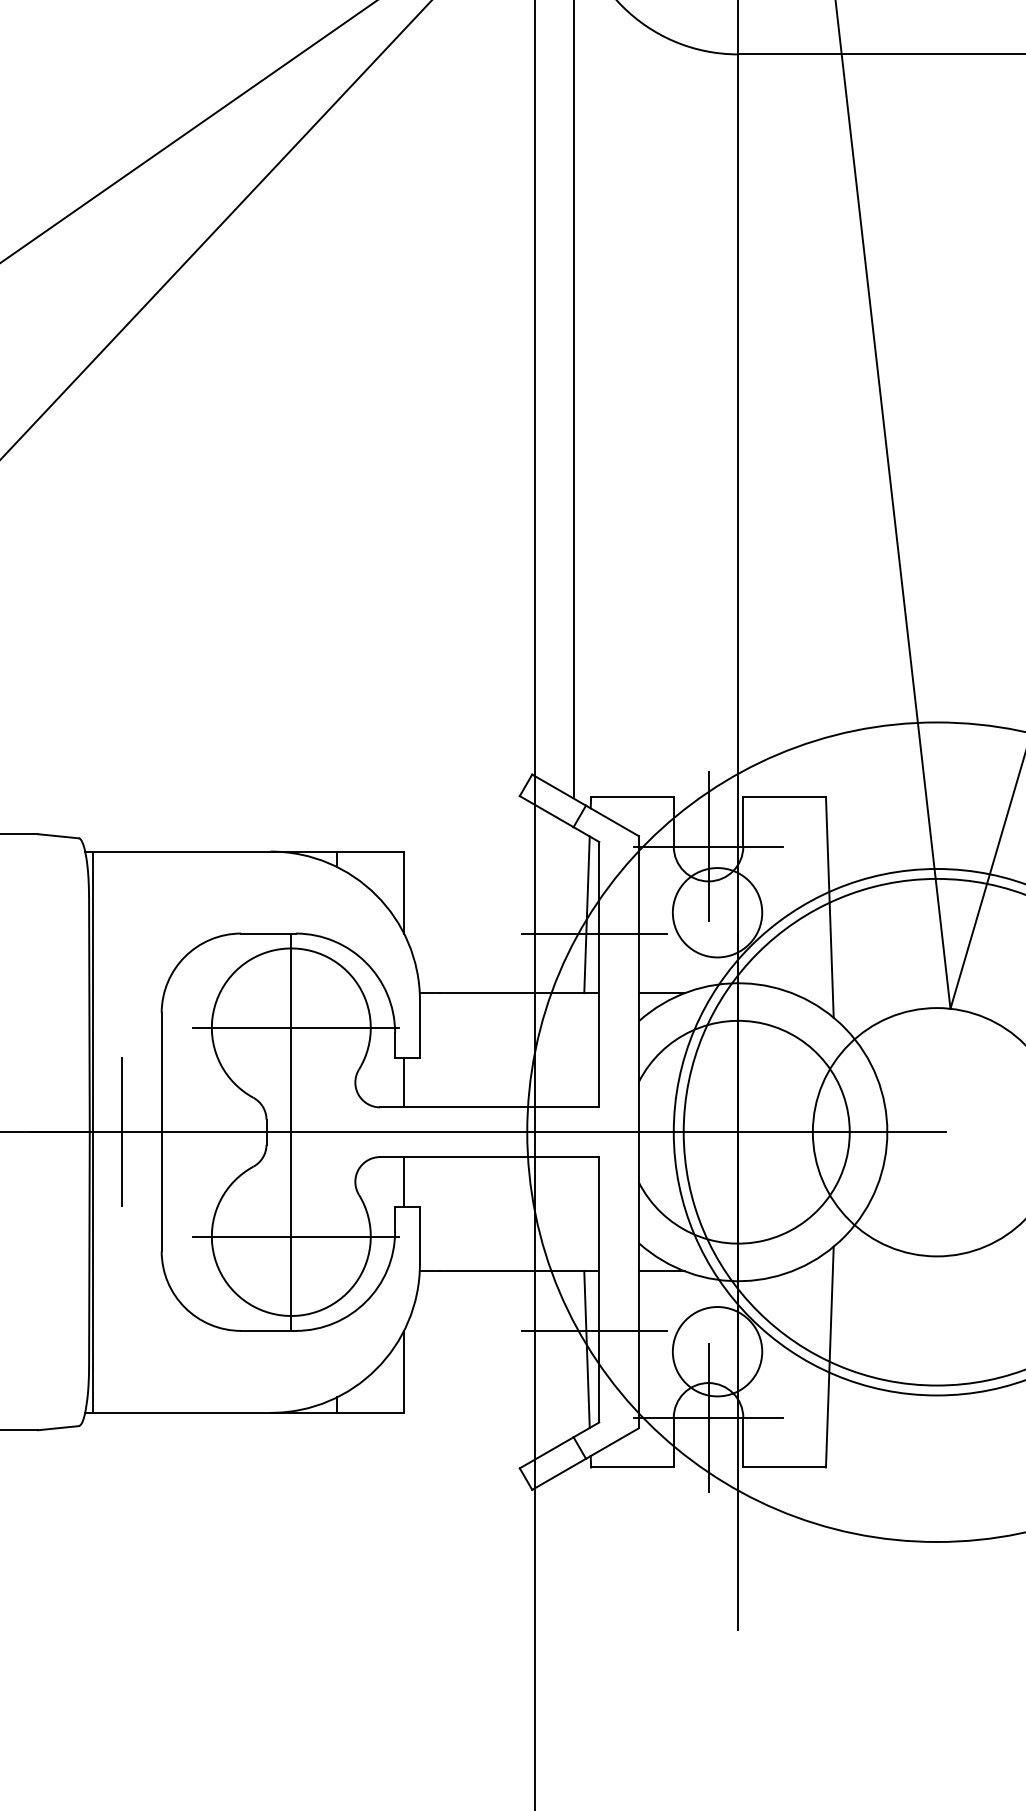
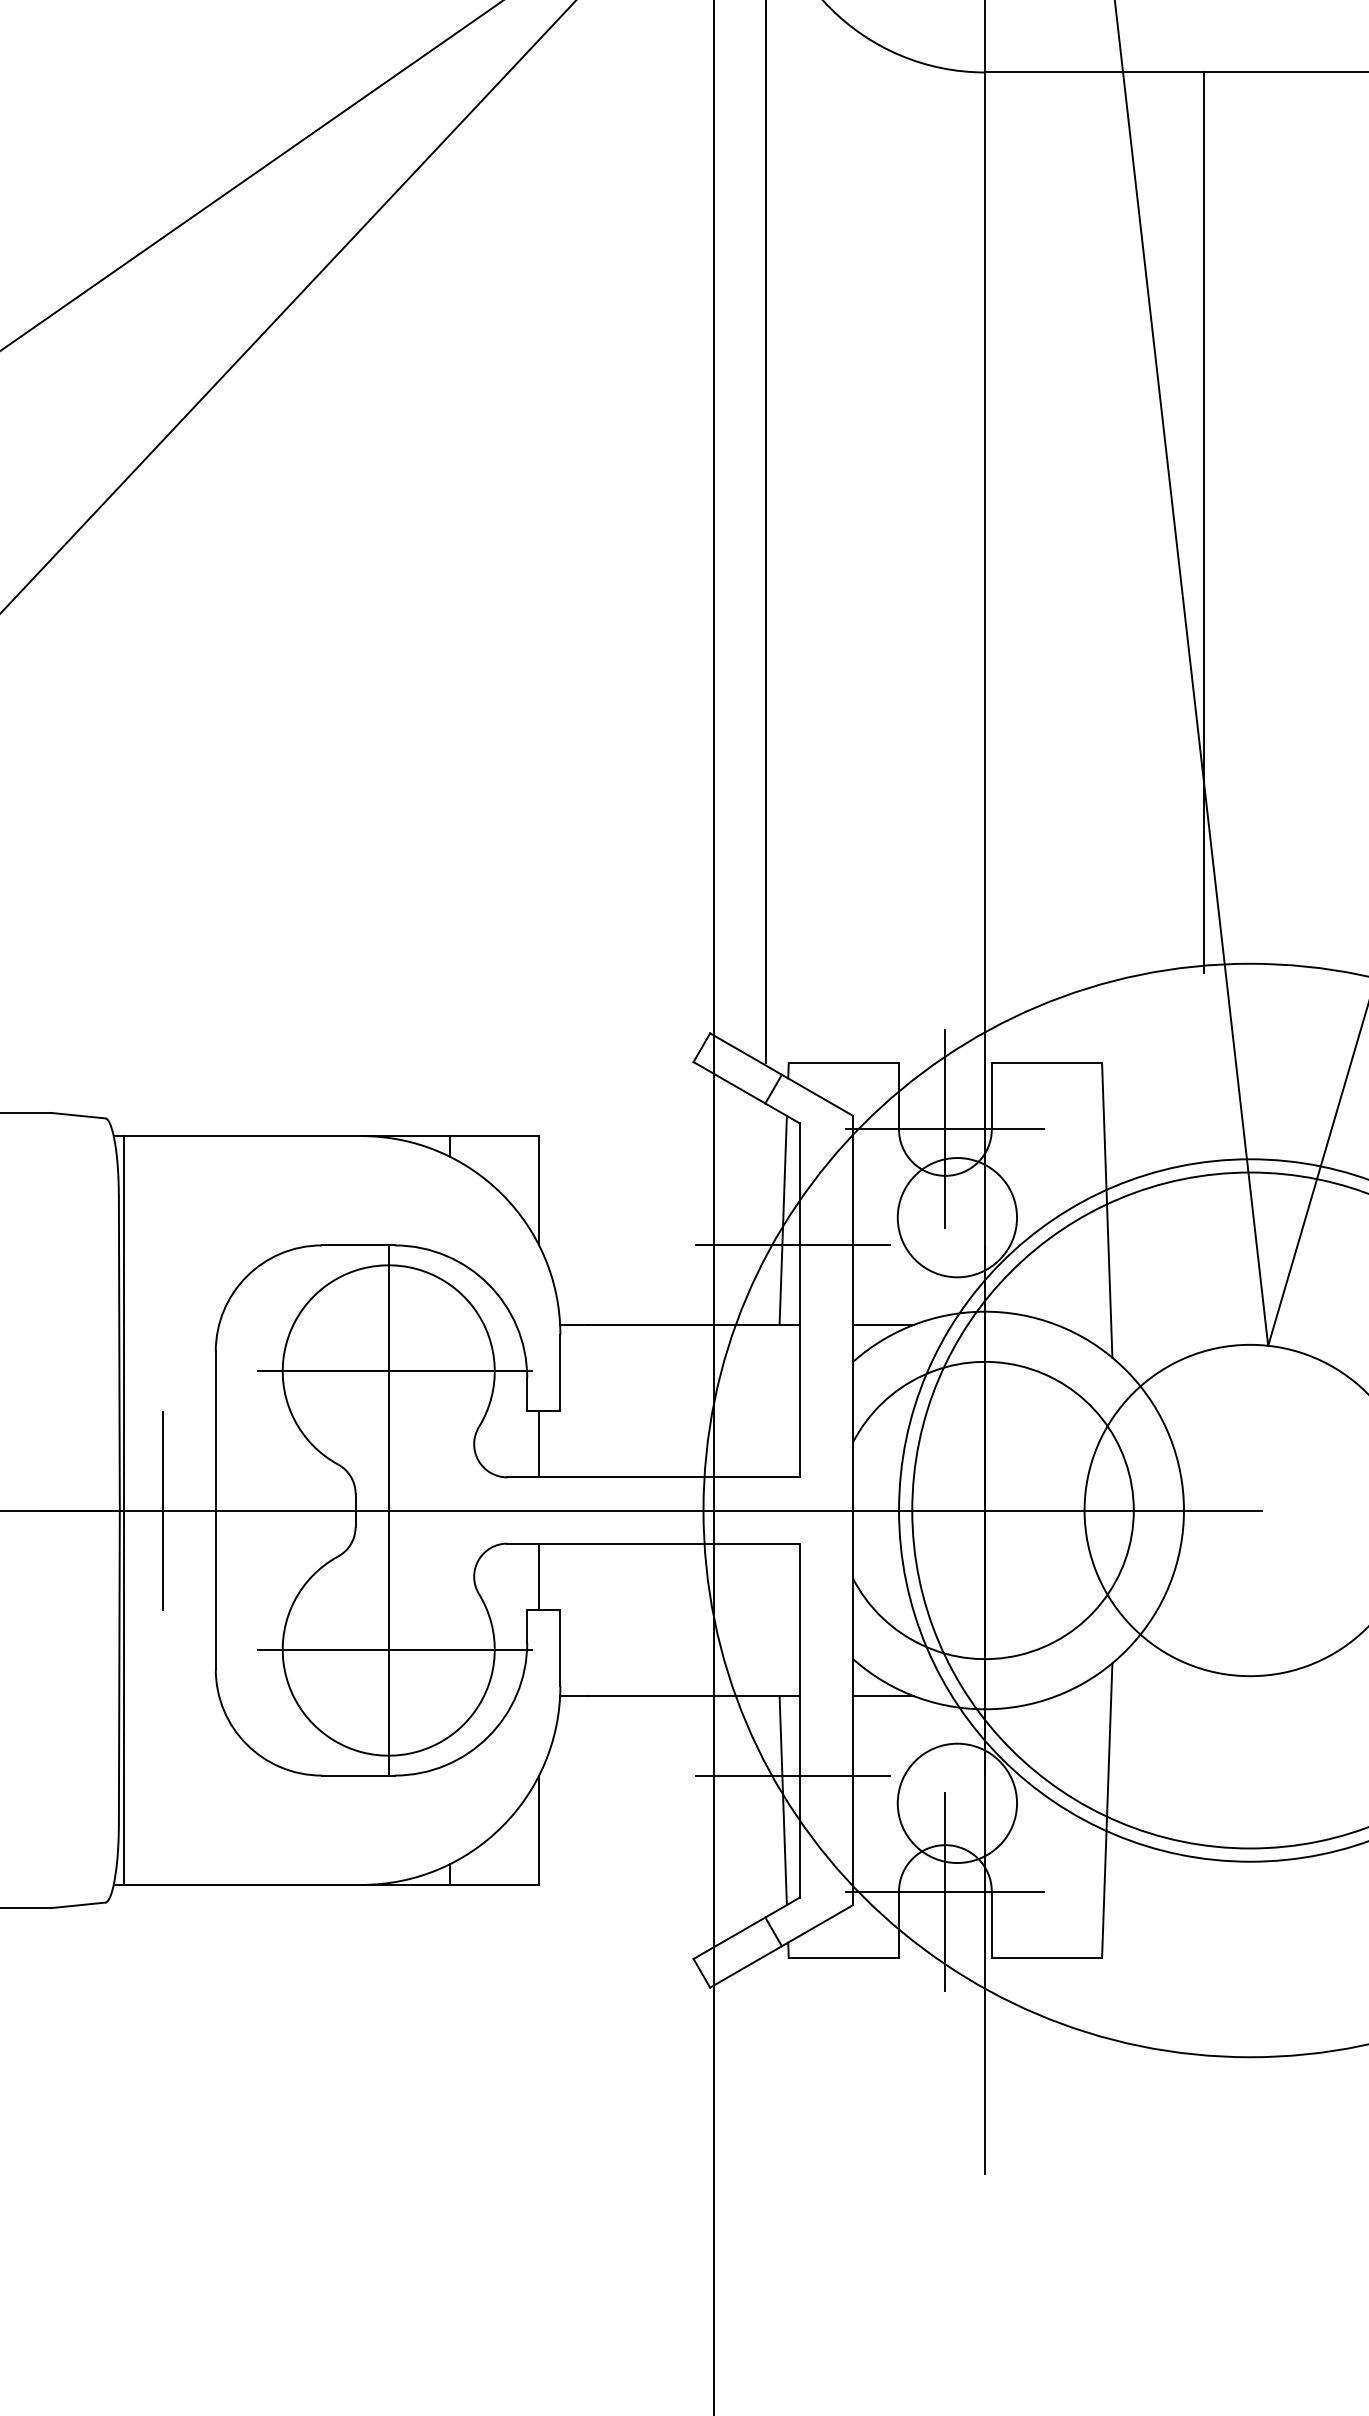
line: (901, 391) -> (1203, 522), added

